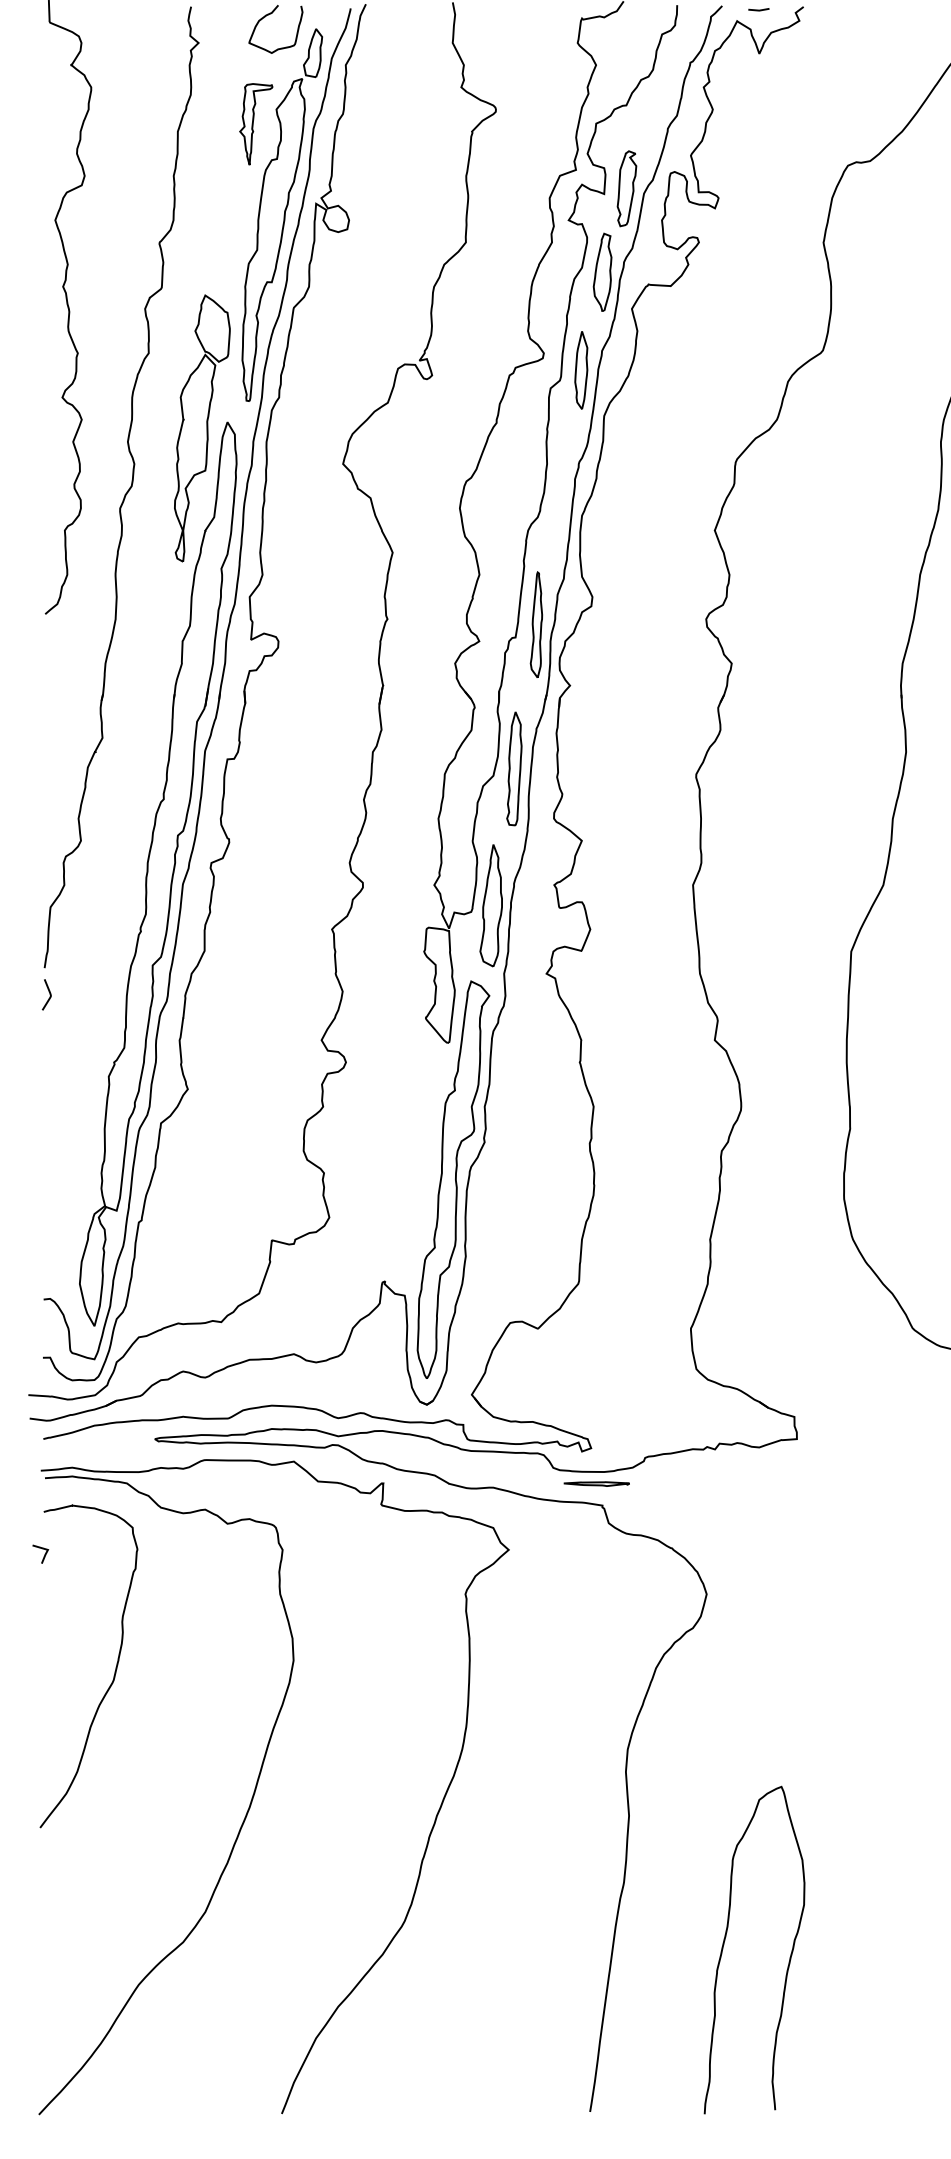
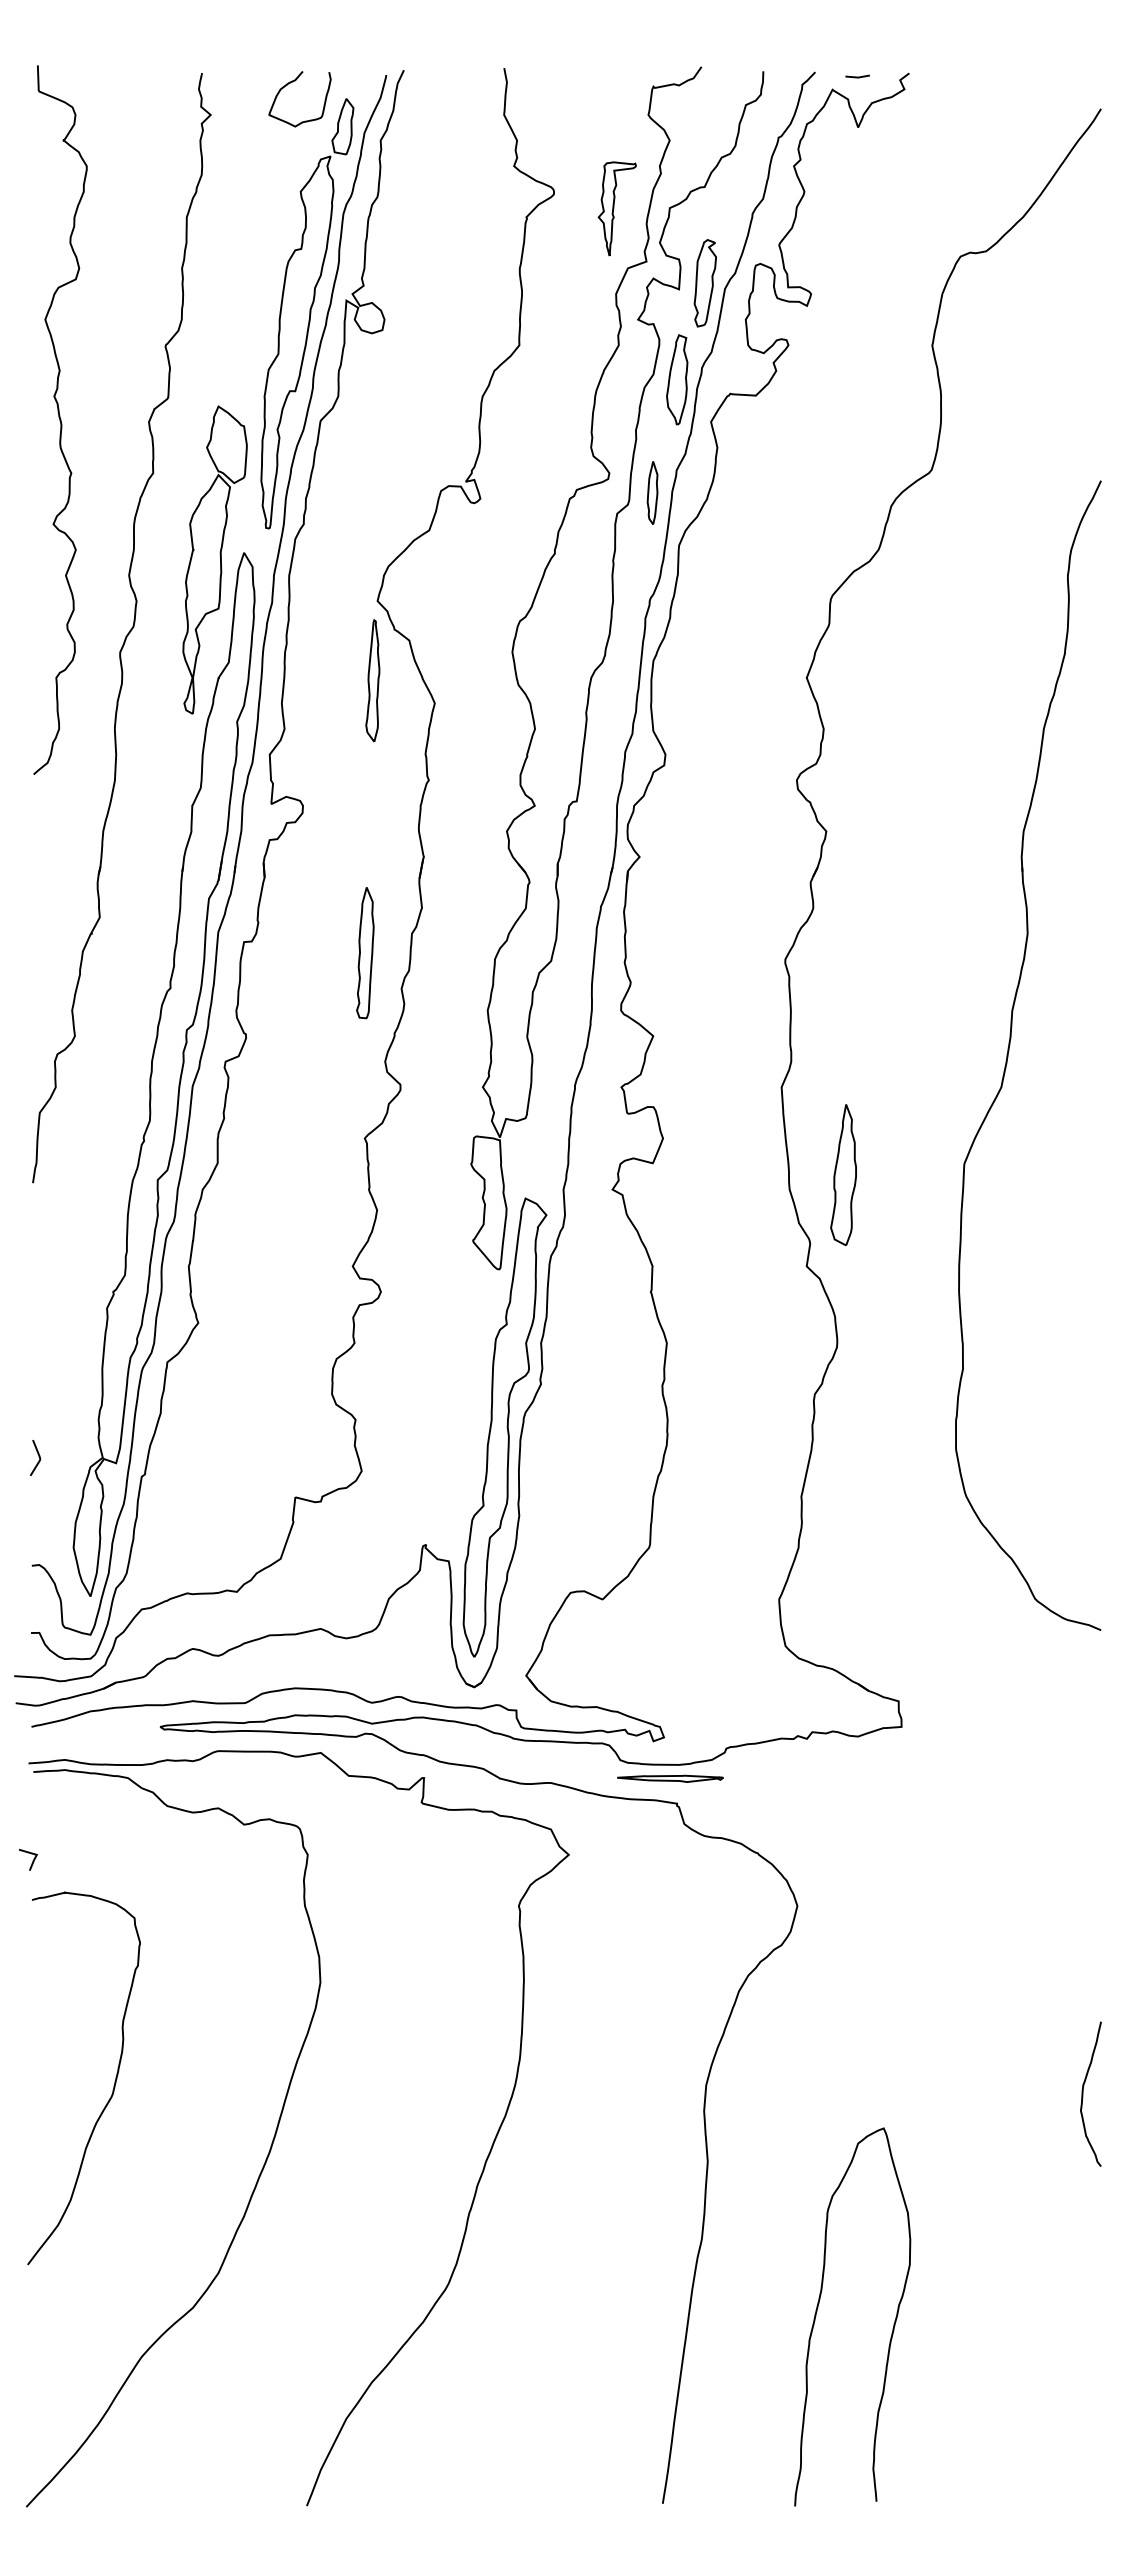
part: (255, 124) -> (616, 208), moved
part: (581, 369) -> (652, 492), size x0.7
part: (536, 624) -> (372, 680), moved
part: (514, 769) -> (365, 953), moved
part: (491, 906) -> (843, 1175), moved
curve: (49, 993) -> (38, 1456), moved
part: (596, 1483) -> (670, 1778), size x1.4
curve: (114, 1672) -> (113, 2085), moved

